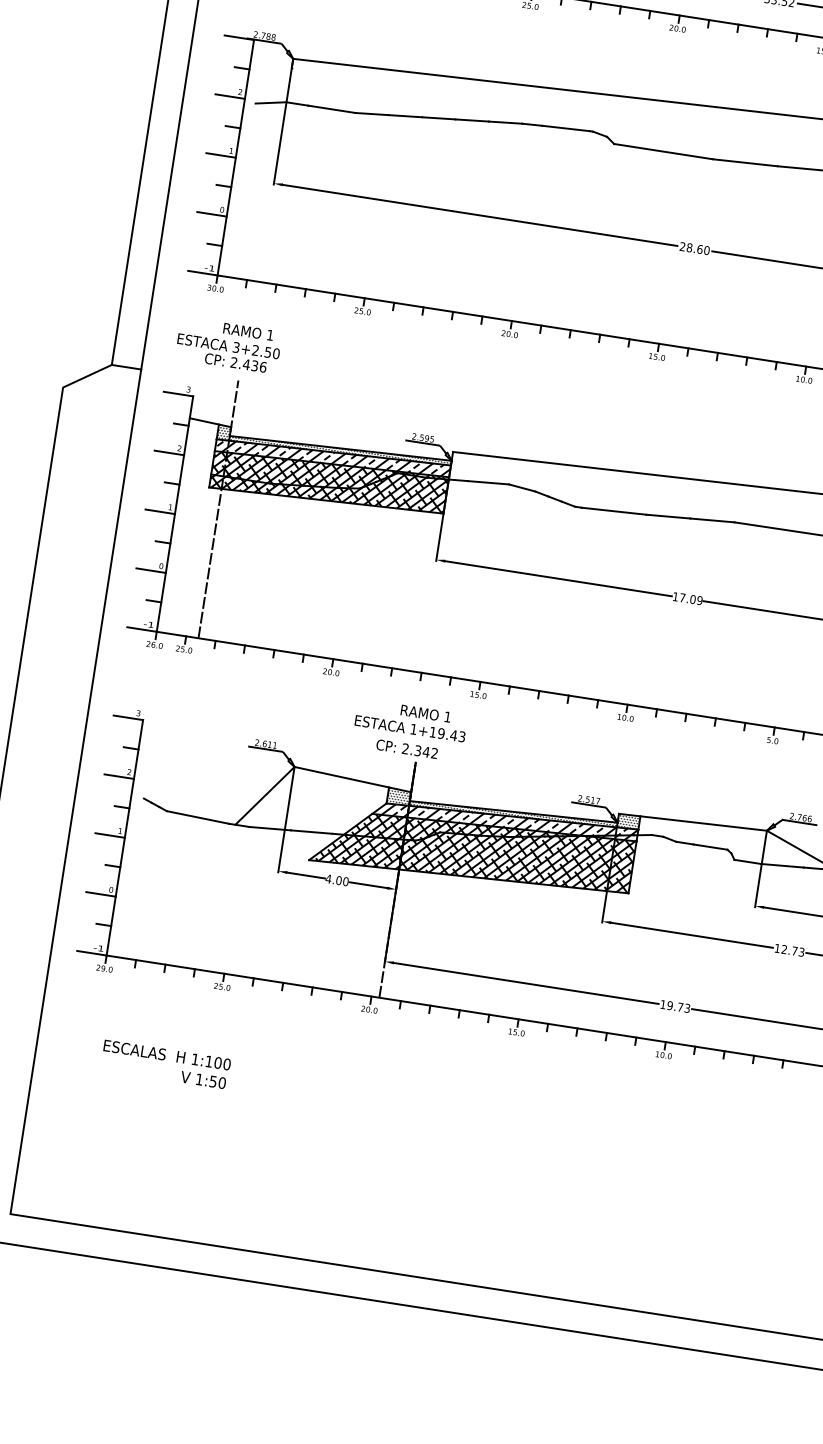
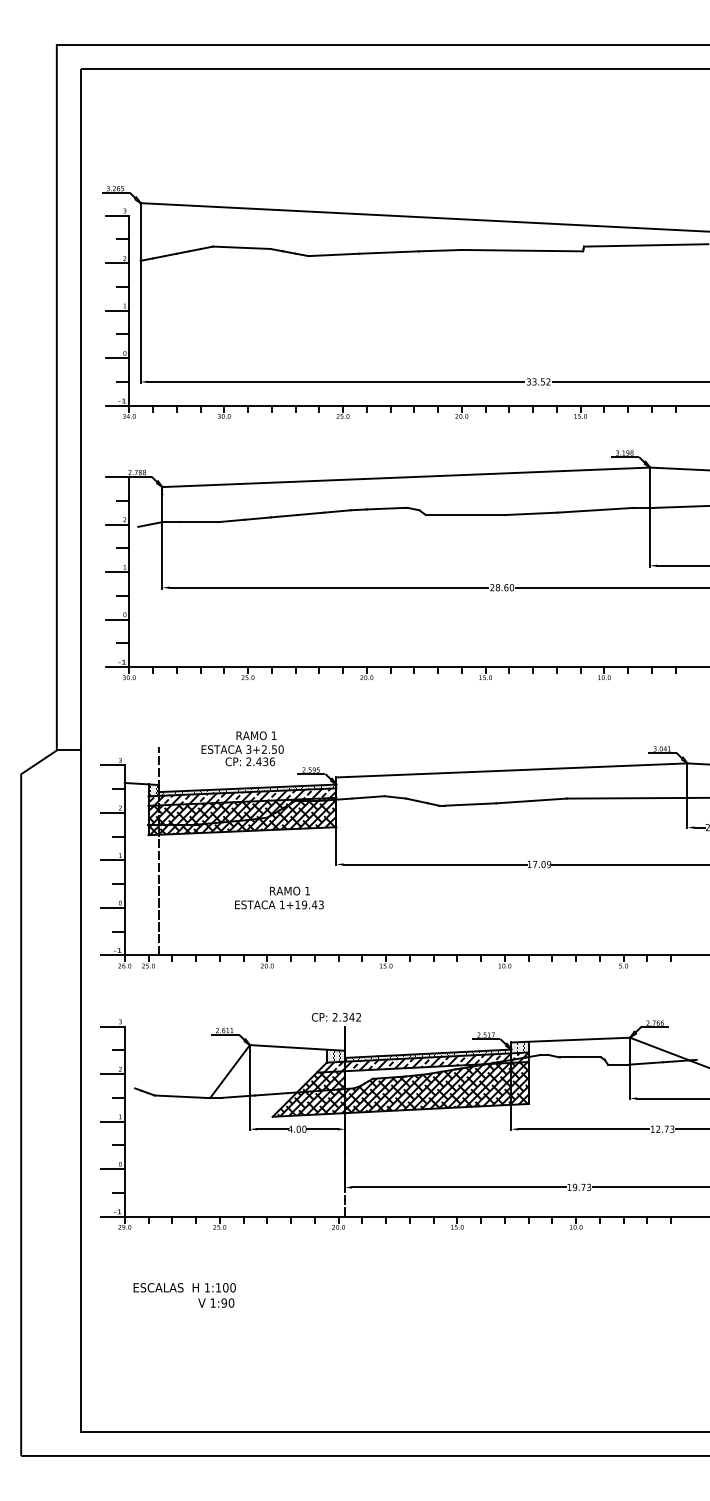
text: (228, 344) -> (242, 748), moved
text: (411, 719) -> (279, 897), moved
hatch: (491, 837) -> (413, 1076), removed
text: (213, 1081) -> (224, 1302), 1:50 -> 1:90

